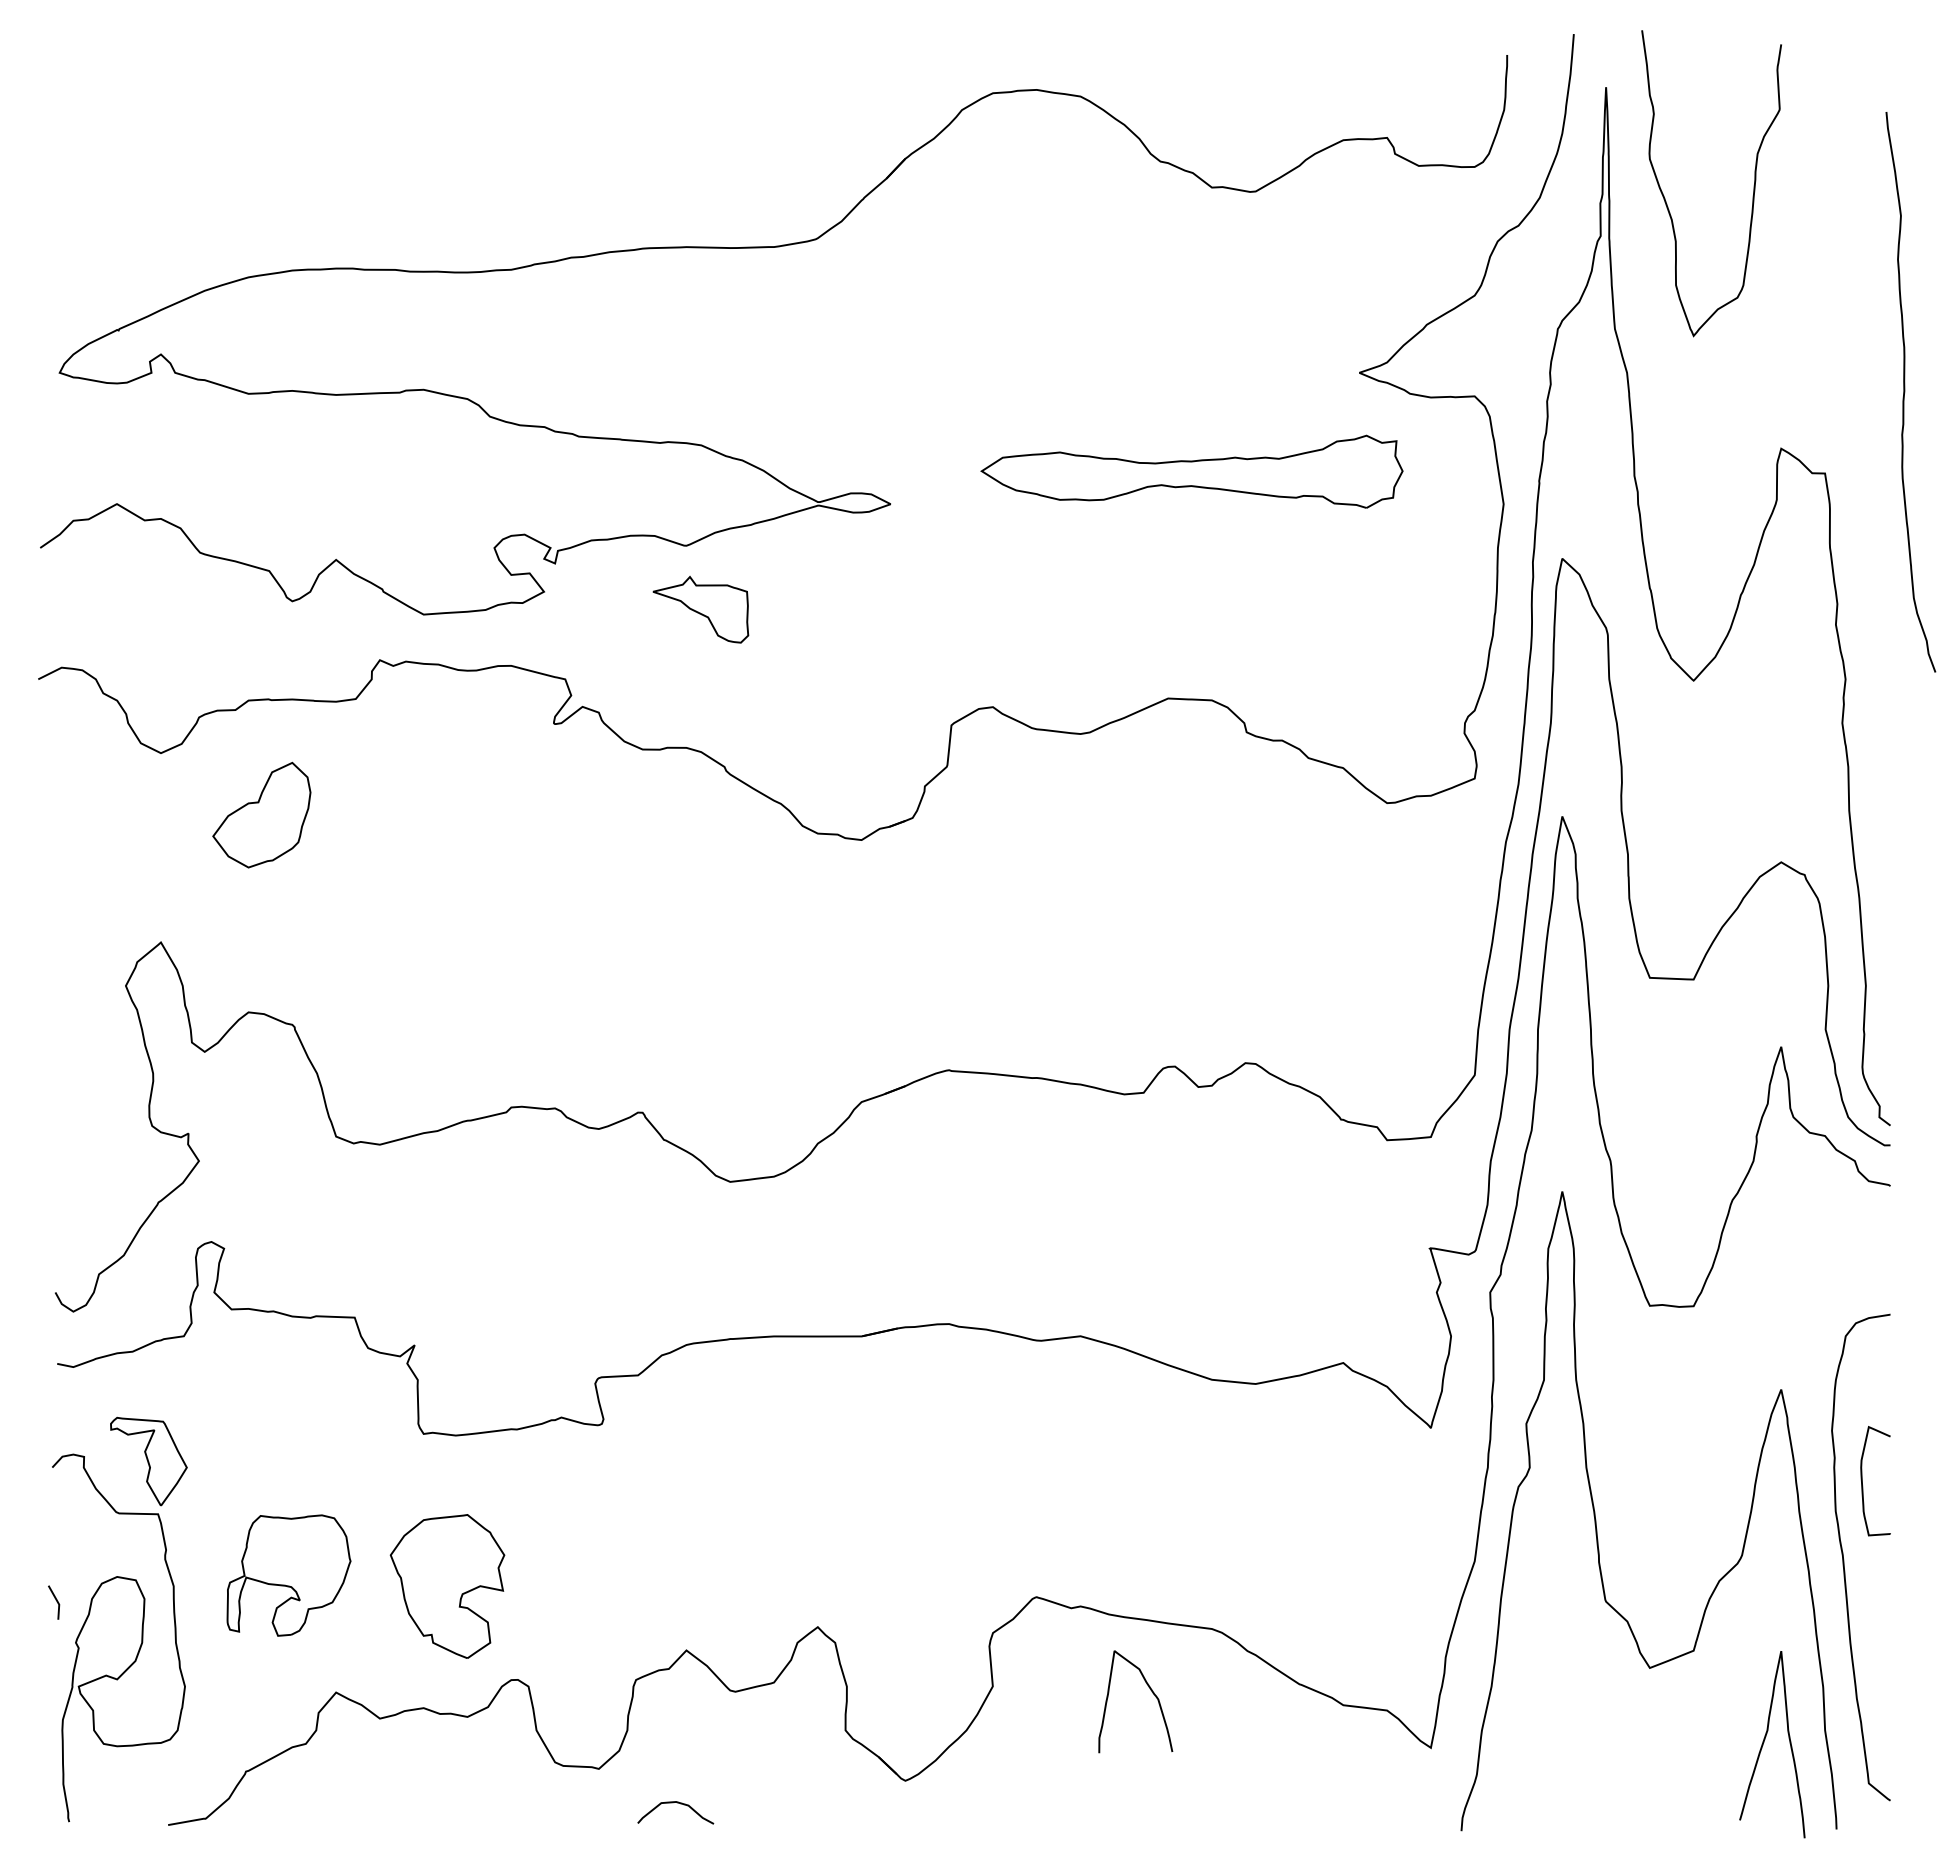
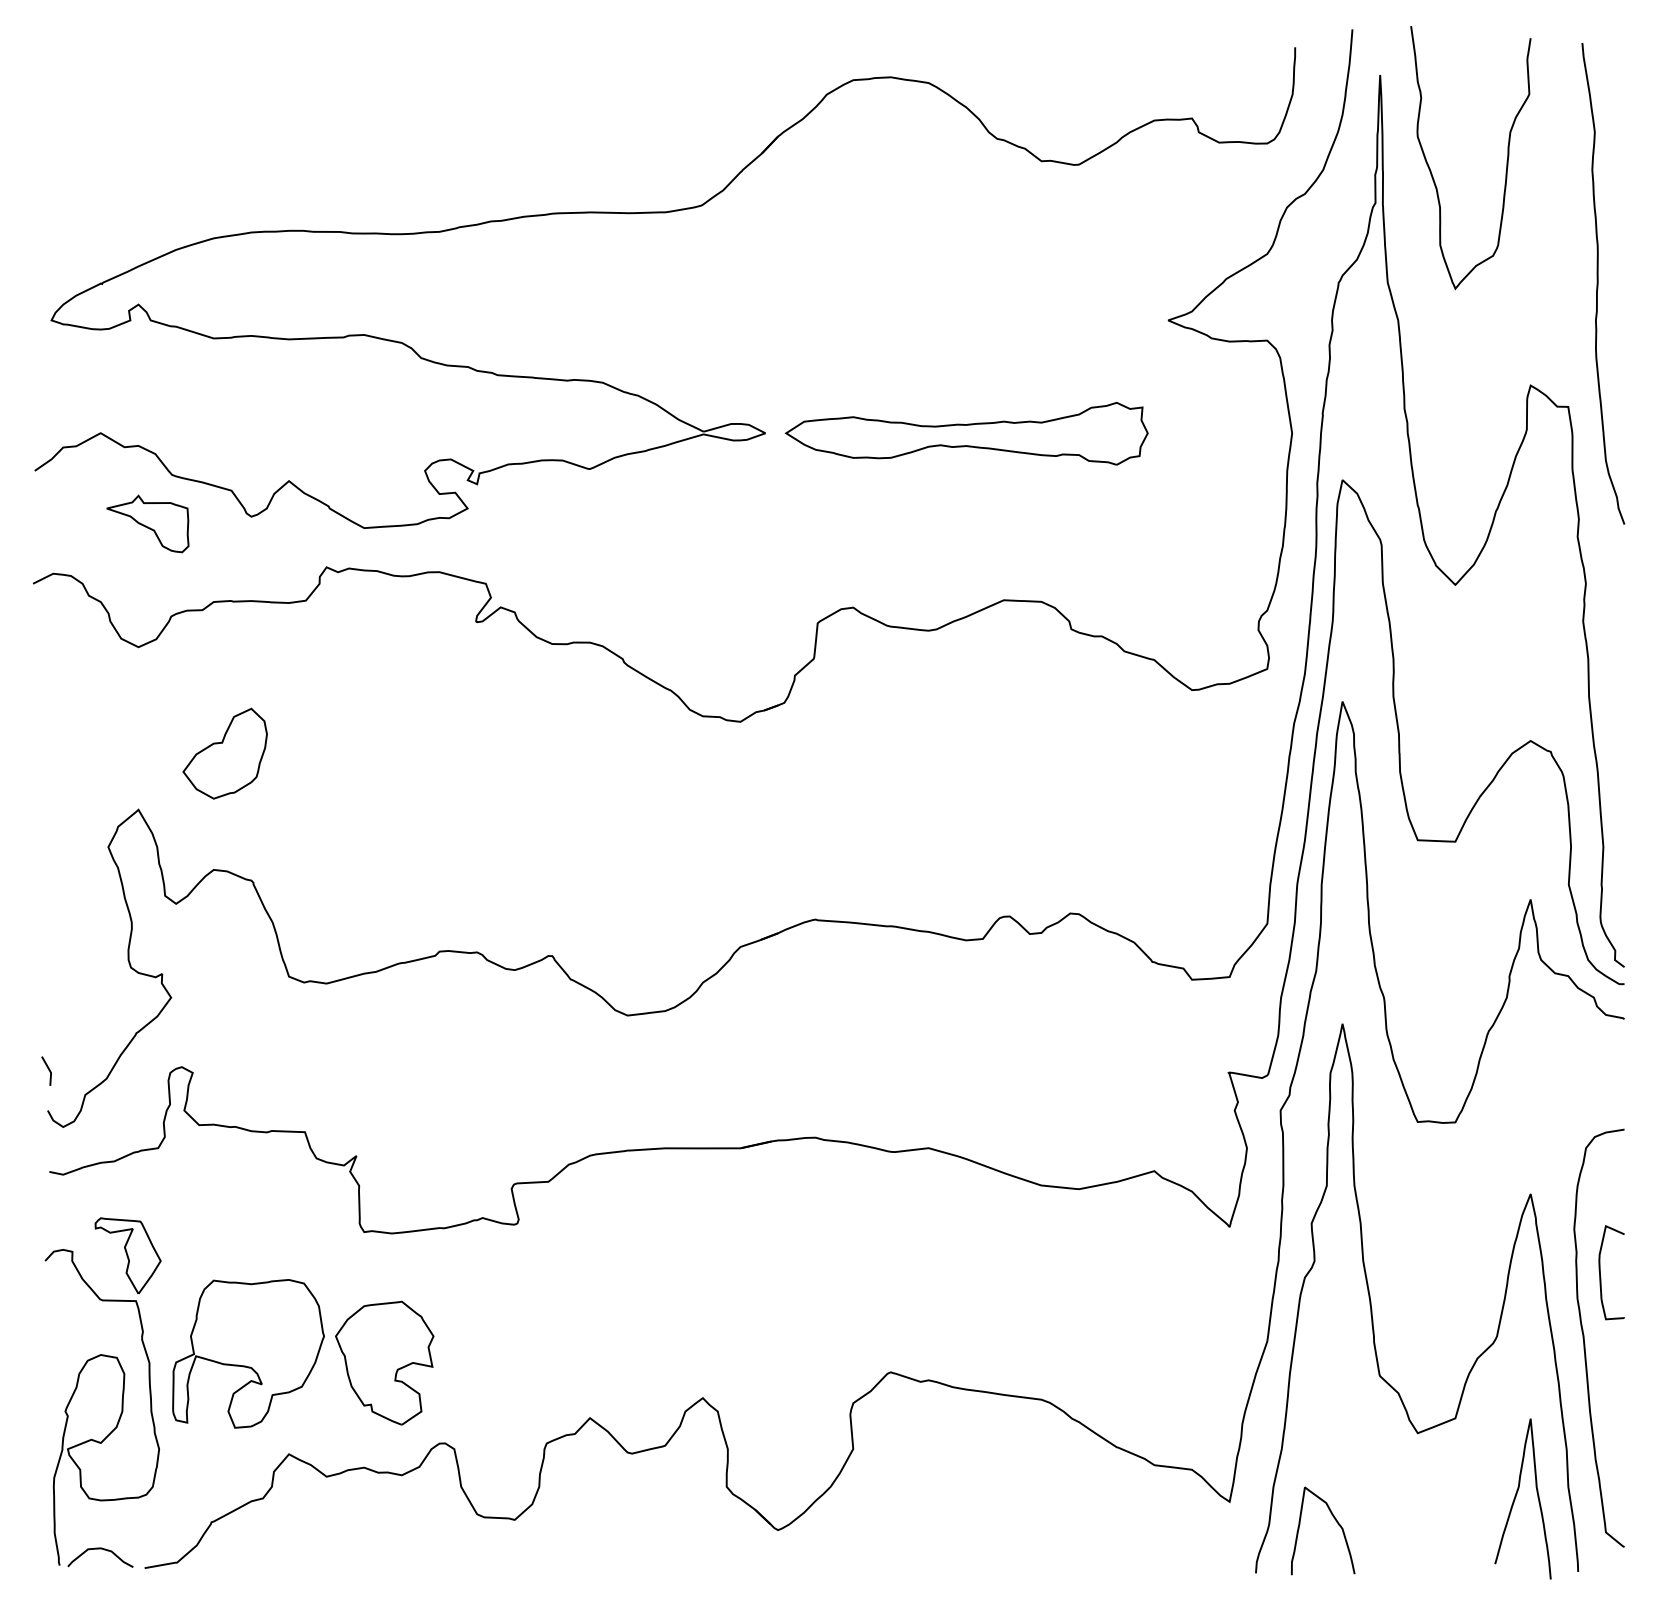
curve: (1905, 392) -> (1598, 284), moved
part: (1191, 471) -> (966, 433), moved
part: (700, 609) -> (147, 523), moved
part: (261, 814) -> (224, 753), moved
part: (288, 1575) -> (248, 1353), size x1.43
line: (55, 1600) -> (47, 1069), moved
curve: (1150, 1690) -> (1335, 1521), moved
curve: (673, 1803) -> (98, 1549), moved

